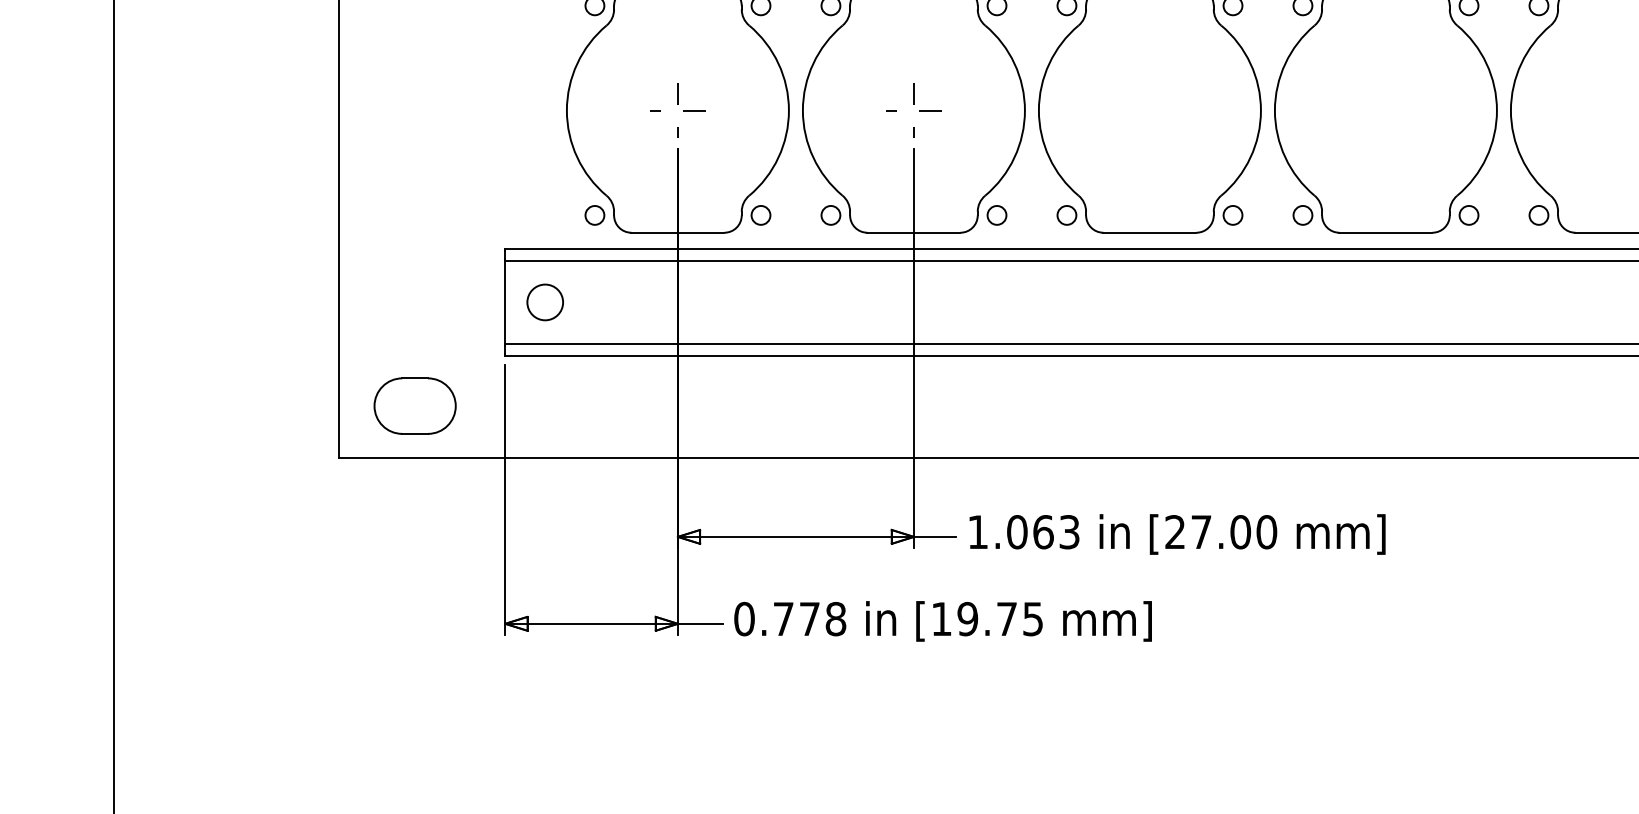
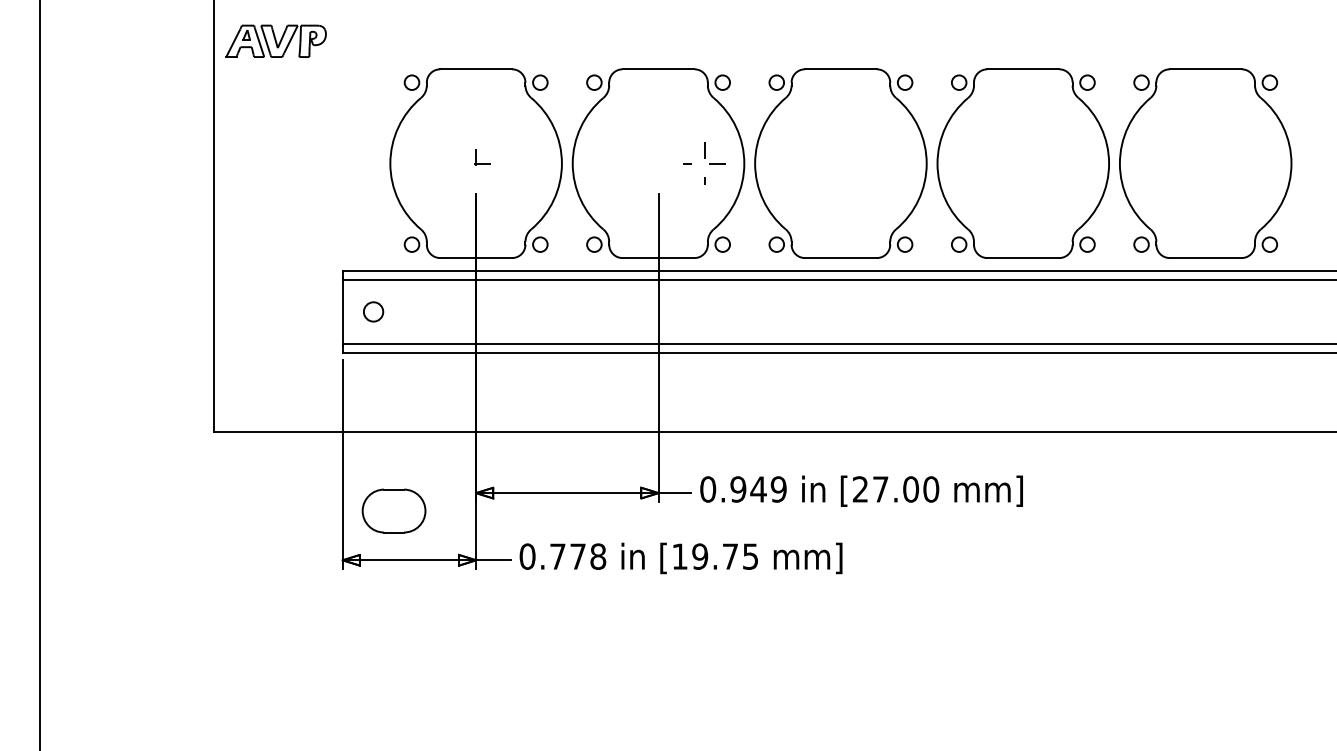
part: (678, 110) -> (476, 163), size x0.7
part: (913, 110) -> (704, 163), moved
circle: (545, 301) -> (373, 311), size x0.7
part: (414, 405) -> (393, 510), moved
text: (1023, 532) -> (743, 489), 1.063 -> 0.949

